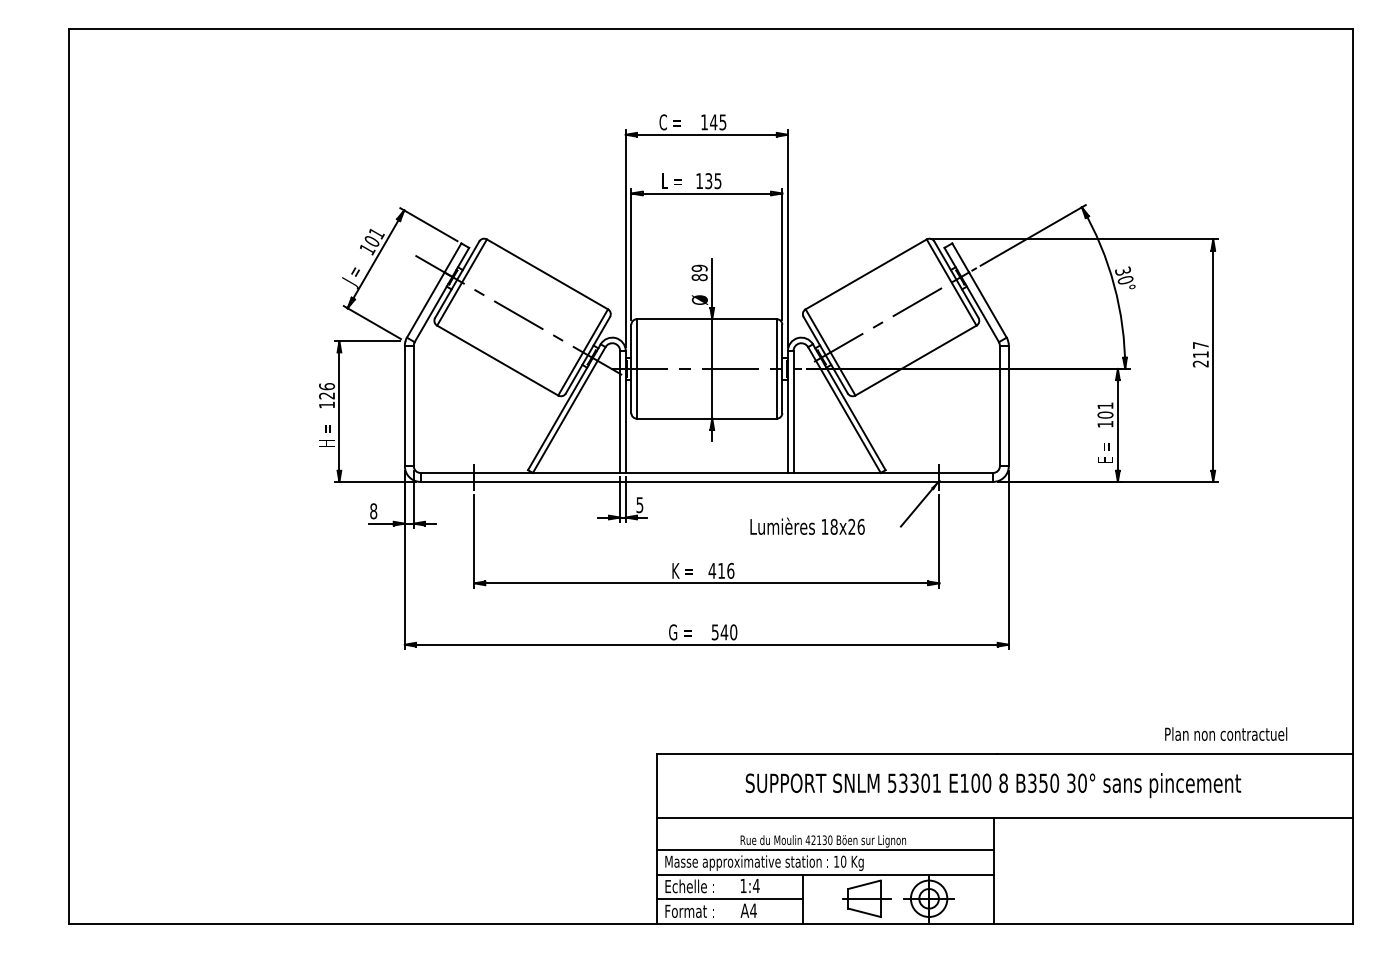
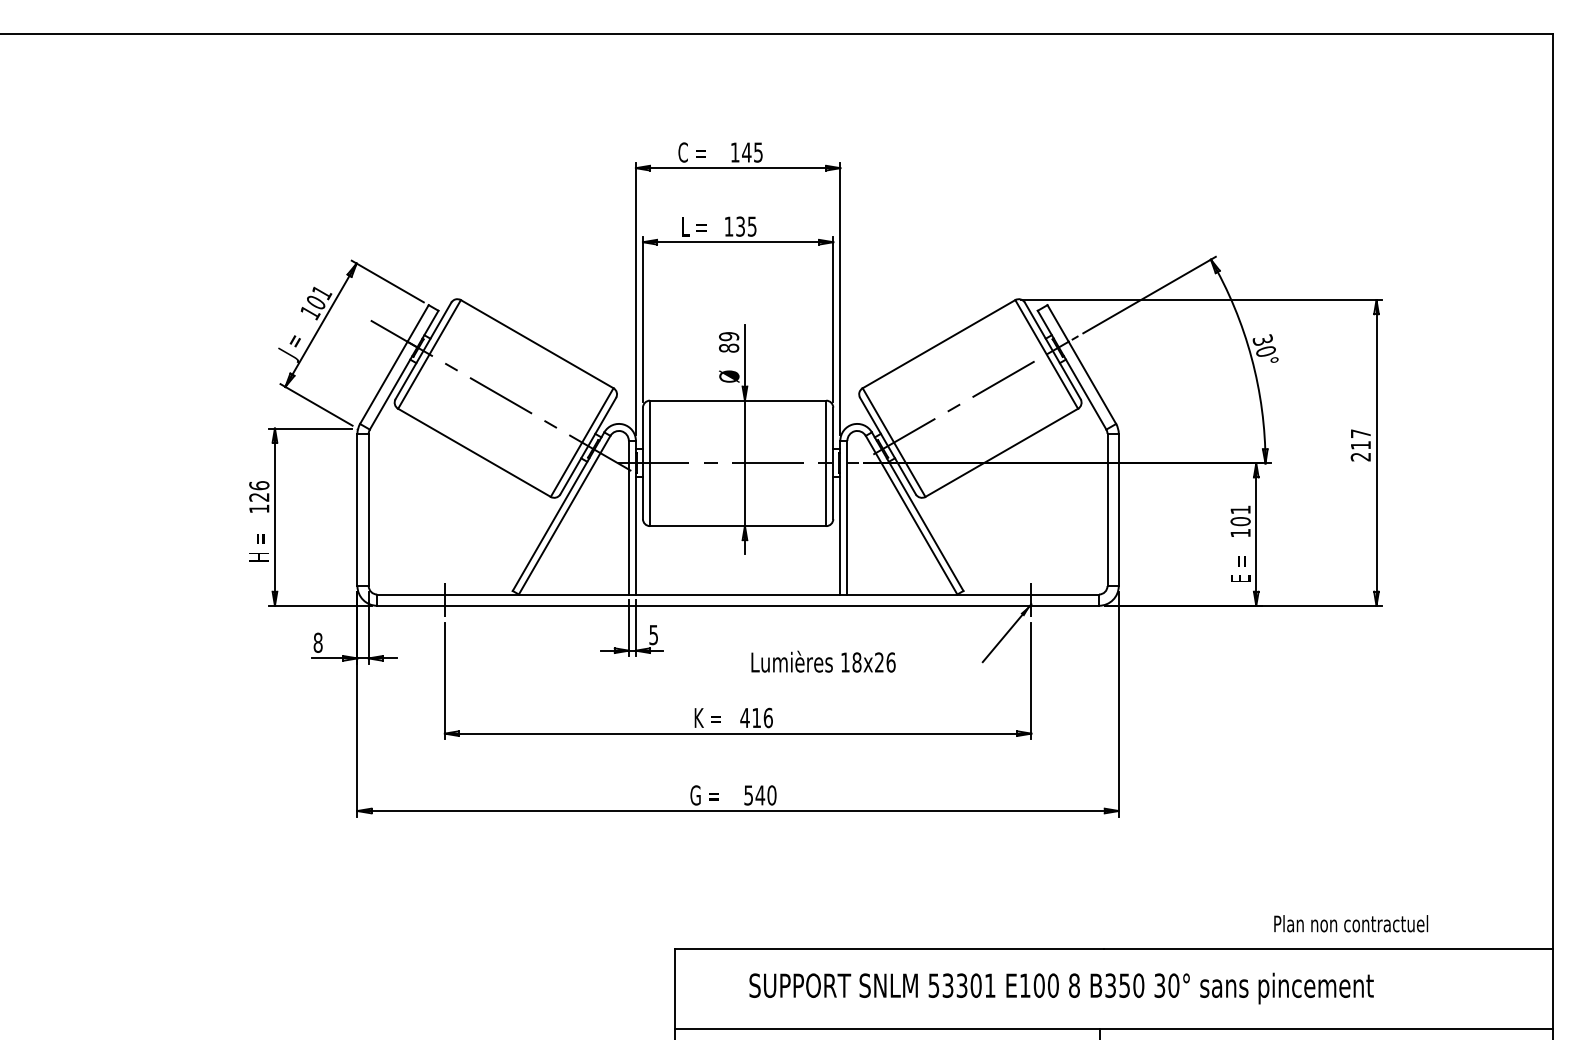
text: (807, 525) -> (823, 660), moved
text: (1226, 733) -> (1351, 922), moved
text: (993, 785) -> (1061, 988), moved

